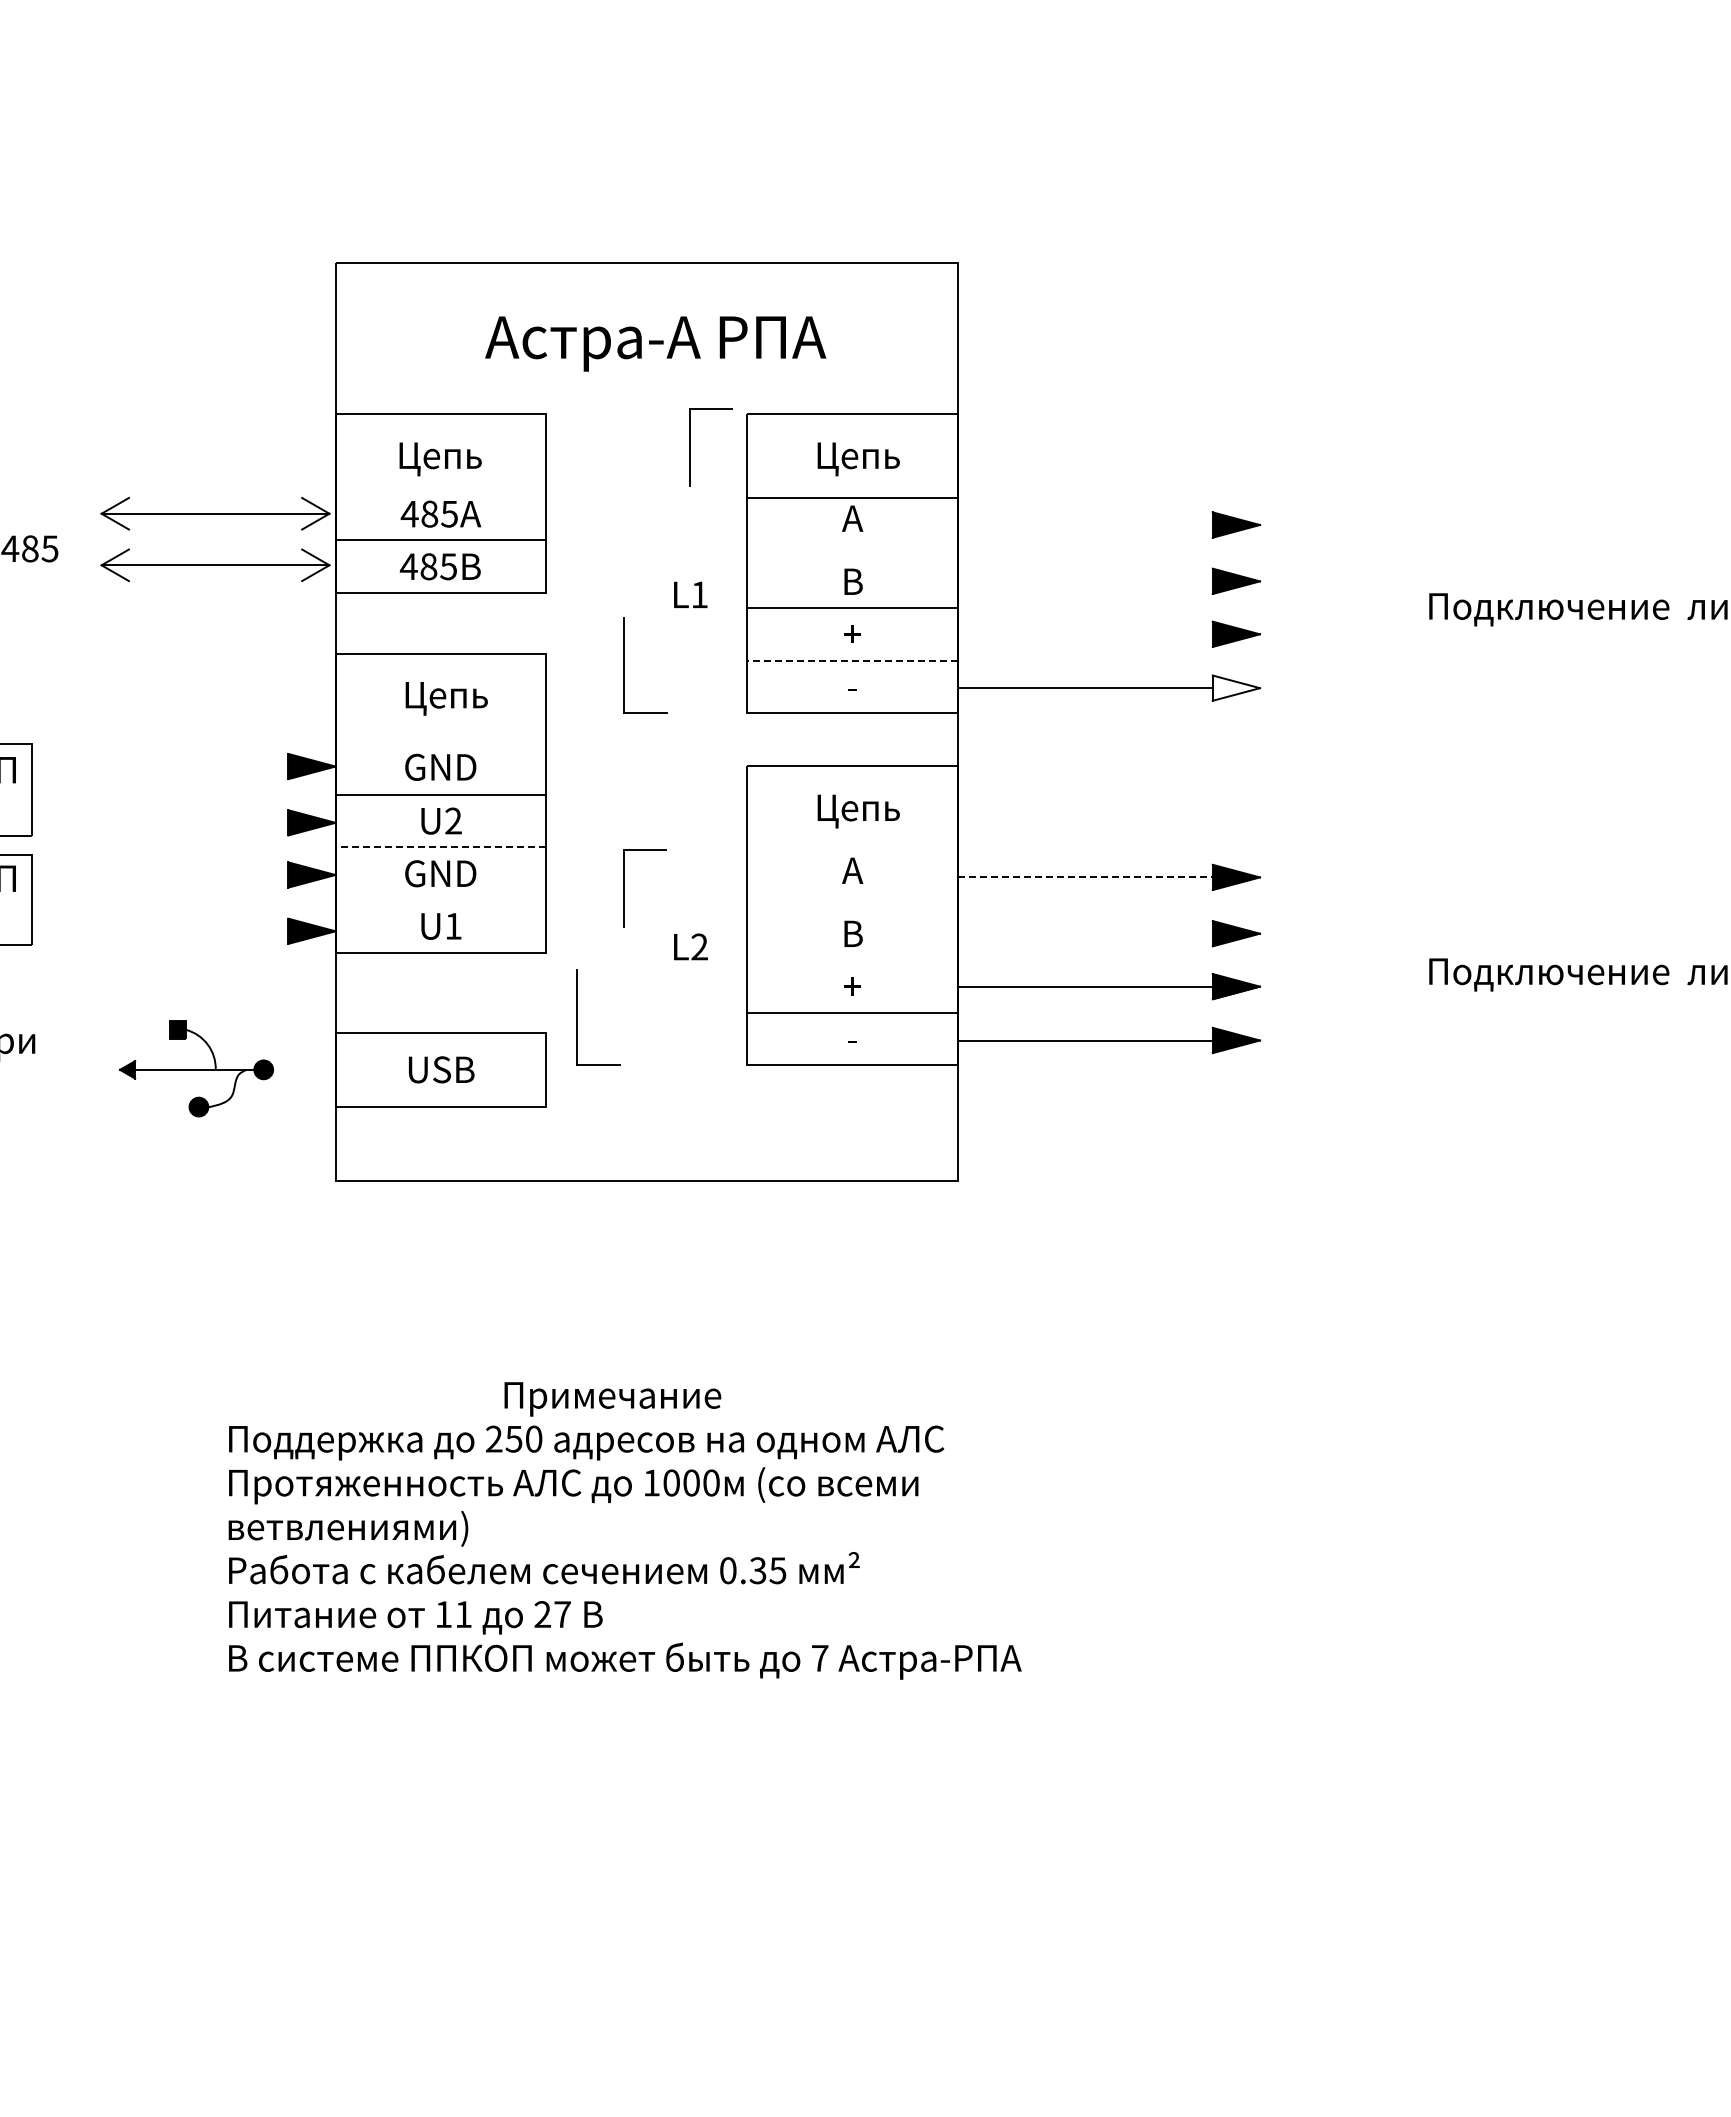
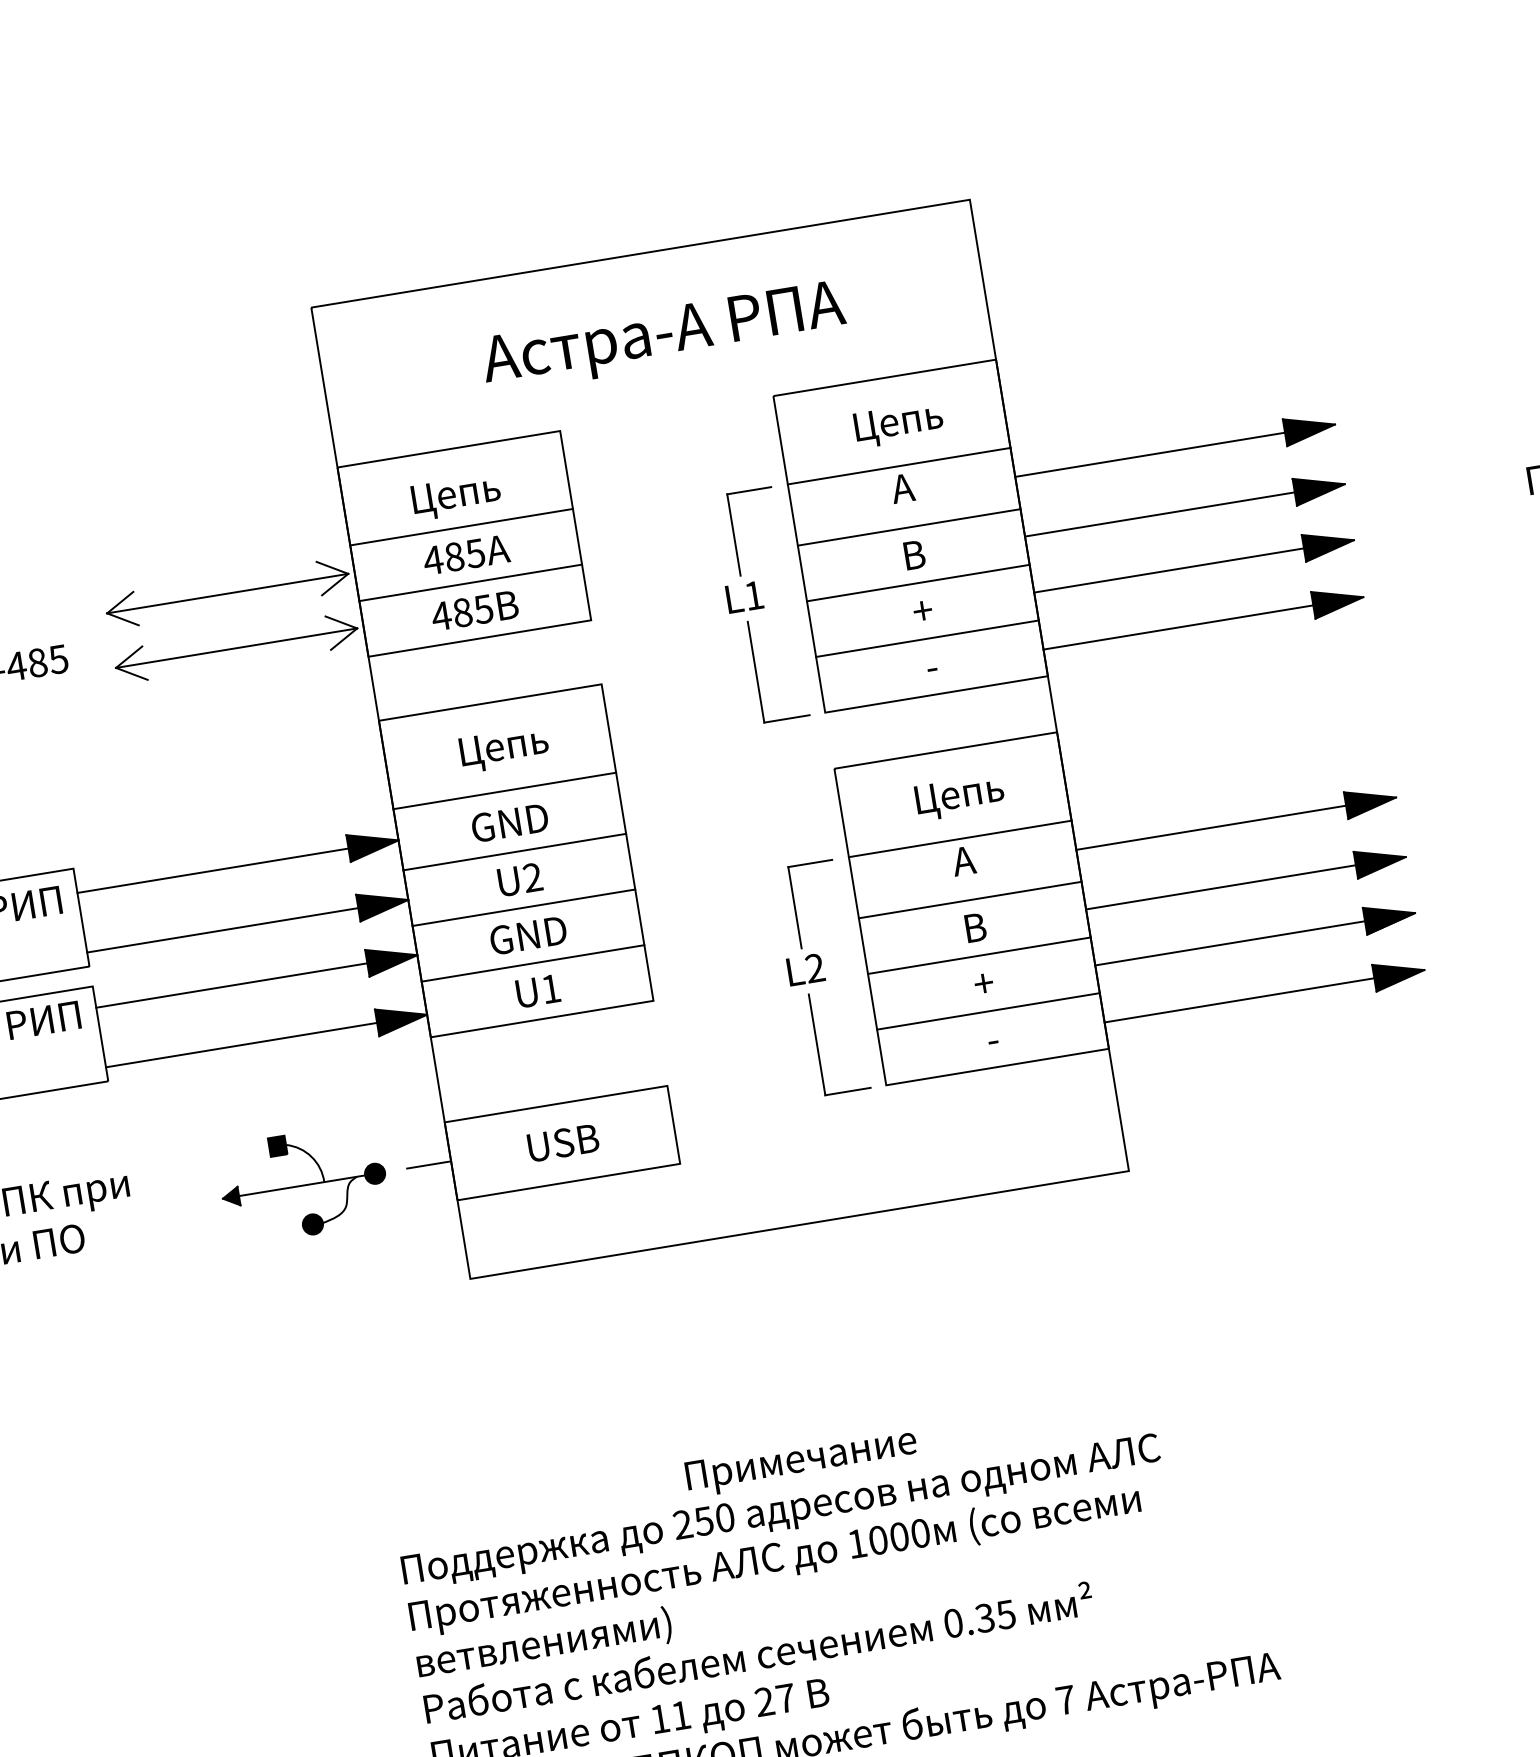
part: (690, 447) -> (734, 535), moved
line: (440, 487) -> (461, 526), added
line: (1084, 525) -> (1149, 455), added
line: (852, 555) -> (909, 527), added
line: (1084, 581) -> (1159, 514), added
line: (1084, 634) -> (1168, 570), added
line: (852, 660) -> (927, 638), dashed -> solid
part: (624, 665) -> (756, 671), moved
fill: (1236, 687) -> (1338, 600), added
line: (440, 737) -> (504, 791), added
line: (160, 766) -> (213, 870), added
line: (160, 822) -> (222, 929), added
line: (440, 847) -> (523, 907), dashed -> solid
line: (852, 849) -> (959, 838), added
line: (160, 875) -> (232, 986), added
line: (1085, 877) -> (1211, 827), dashed -> solid
part: (624, 888) -> (795, 907), moved
line: (440, 900) -> (532, 963), added
line: (852, 907) -> (970, 899), added
line: (160, 931) -> (241, 1045), added
line: (1084, 933) -> (1220, 887), added
line: (852, 960) -> (979, 956), added
part: (577, 1017) -> (817, 1044), moved
line: (314, 1069) -> (428, 1164), added

